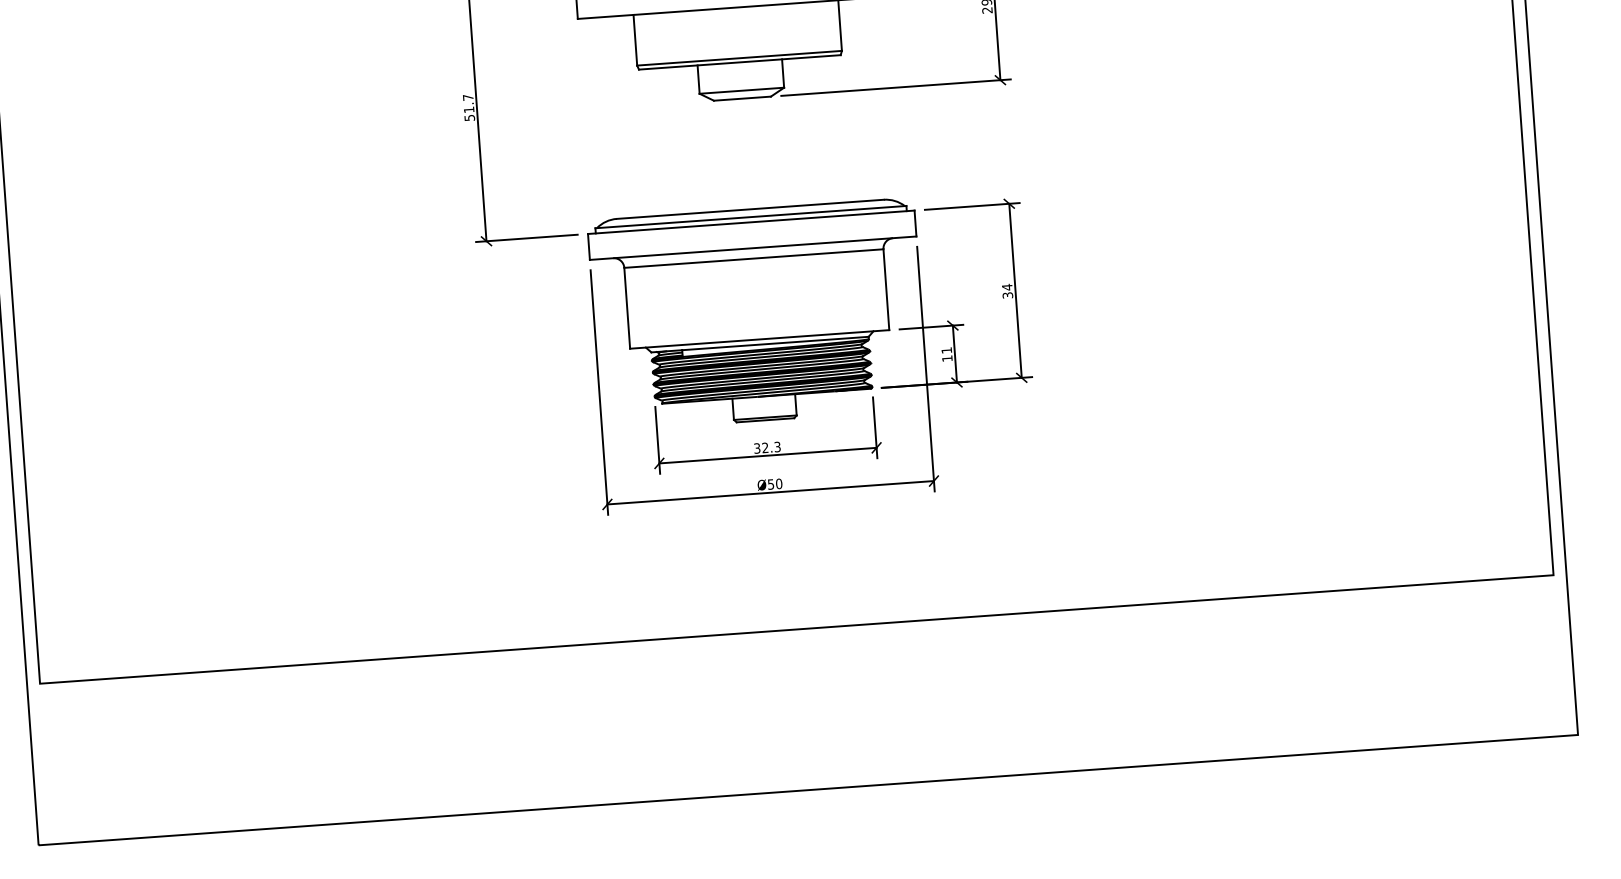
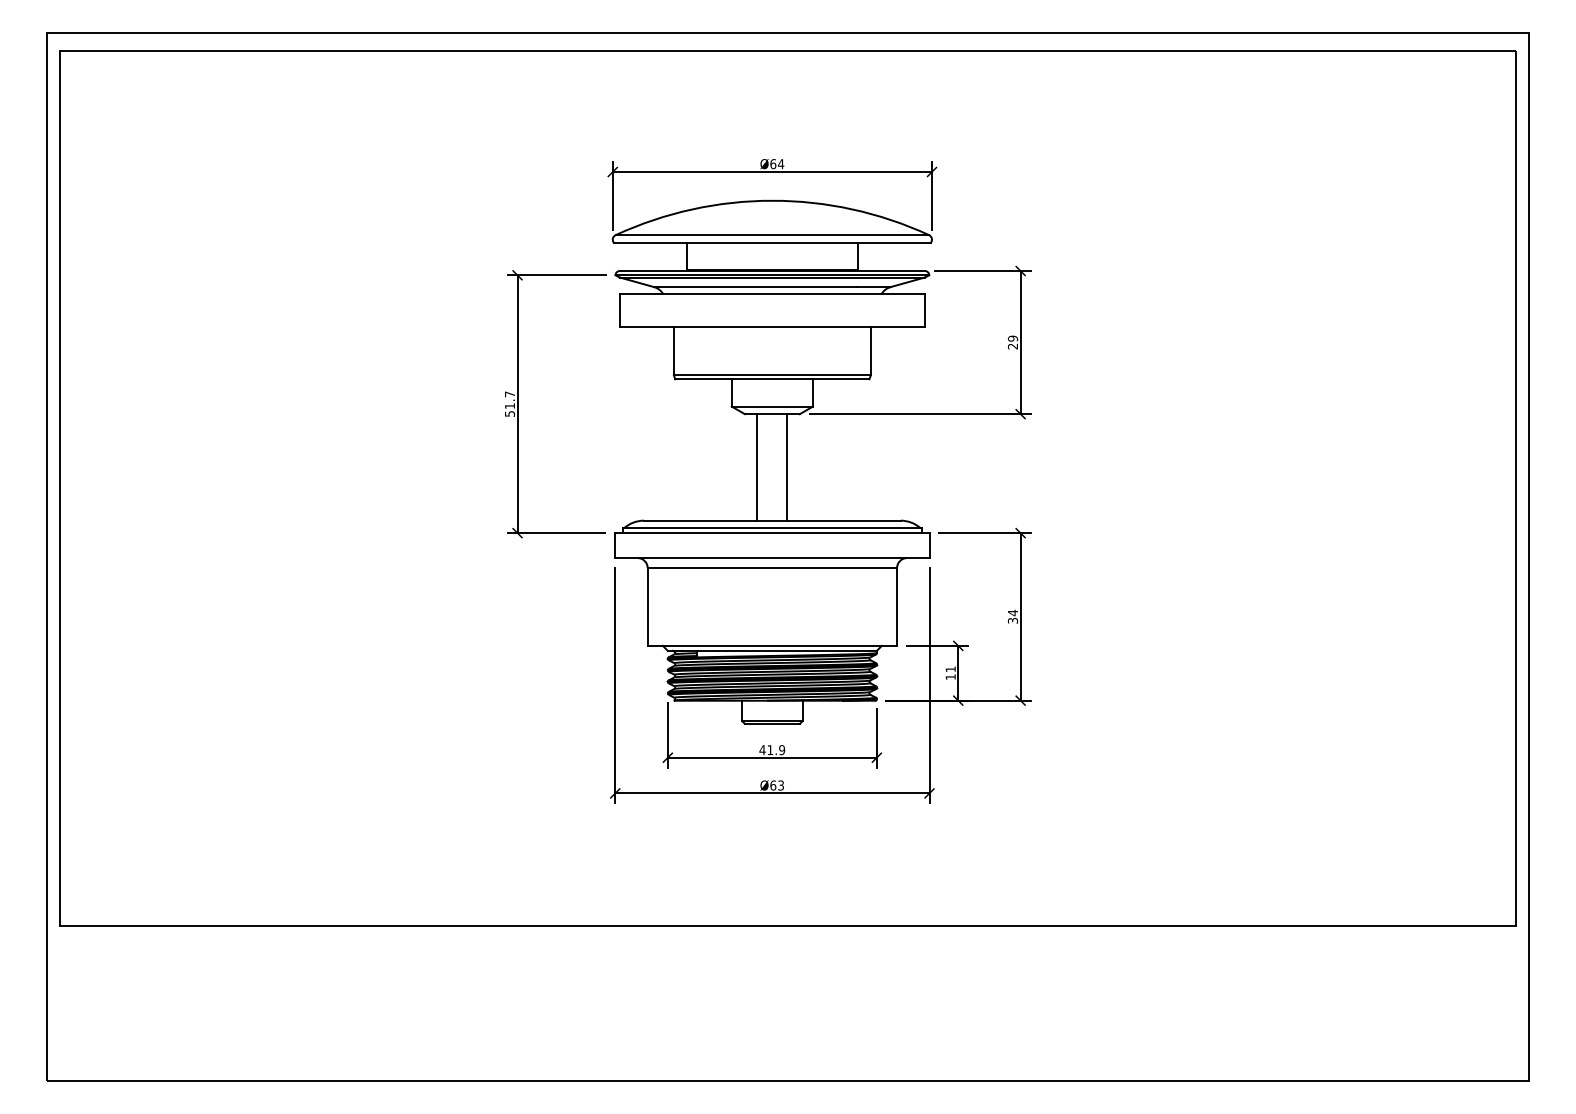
line: (762, 152) -> (787, 467), added
line: (730, 155) -> (757, 467), added
text: (767, 448) -> (772, 750), 32.3 -> 41.9
text: (775, 484) -> (777, 785), Ø50 -> Ø63

